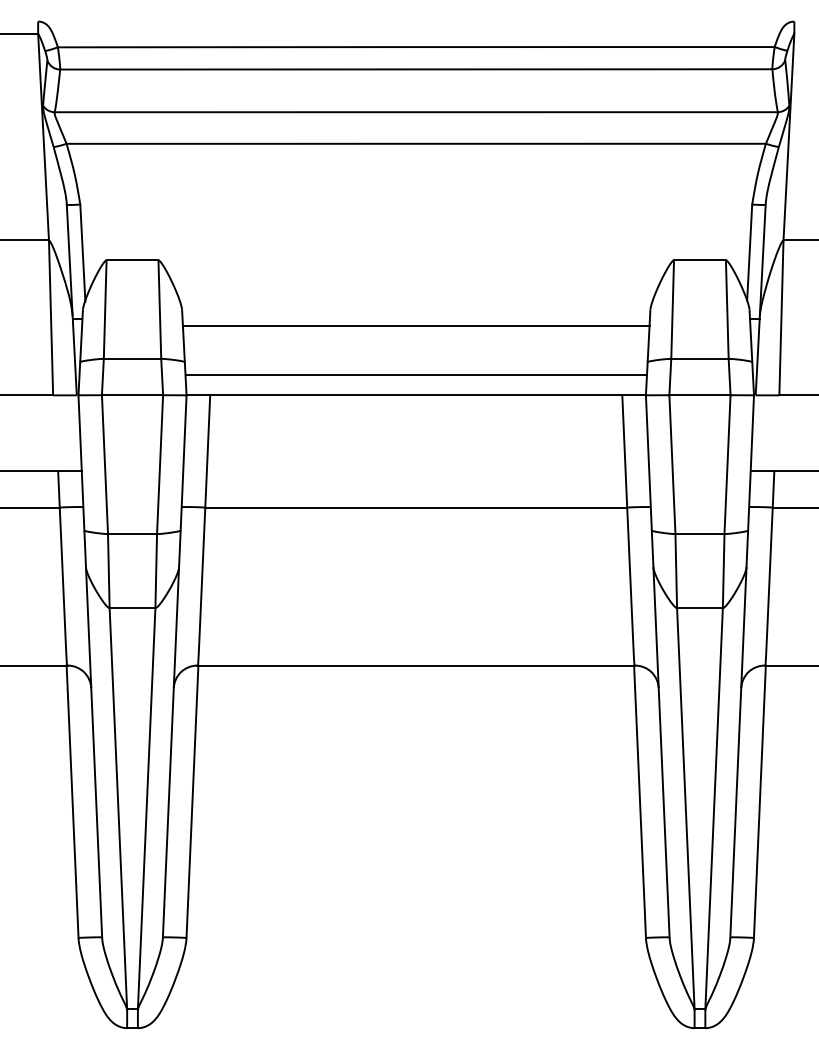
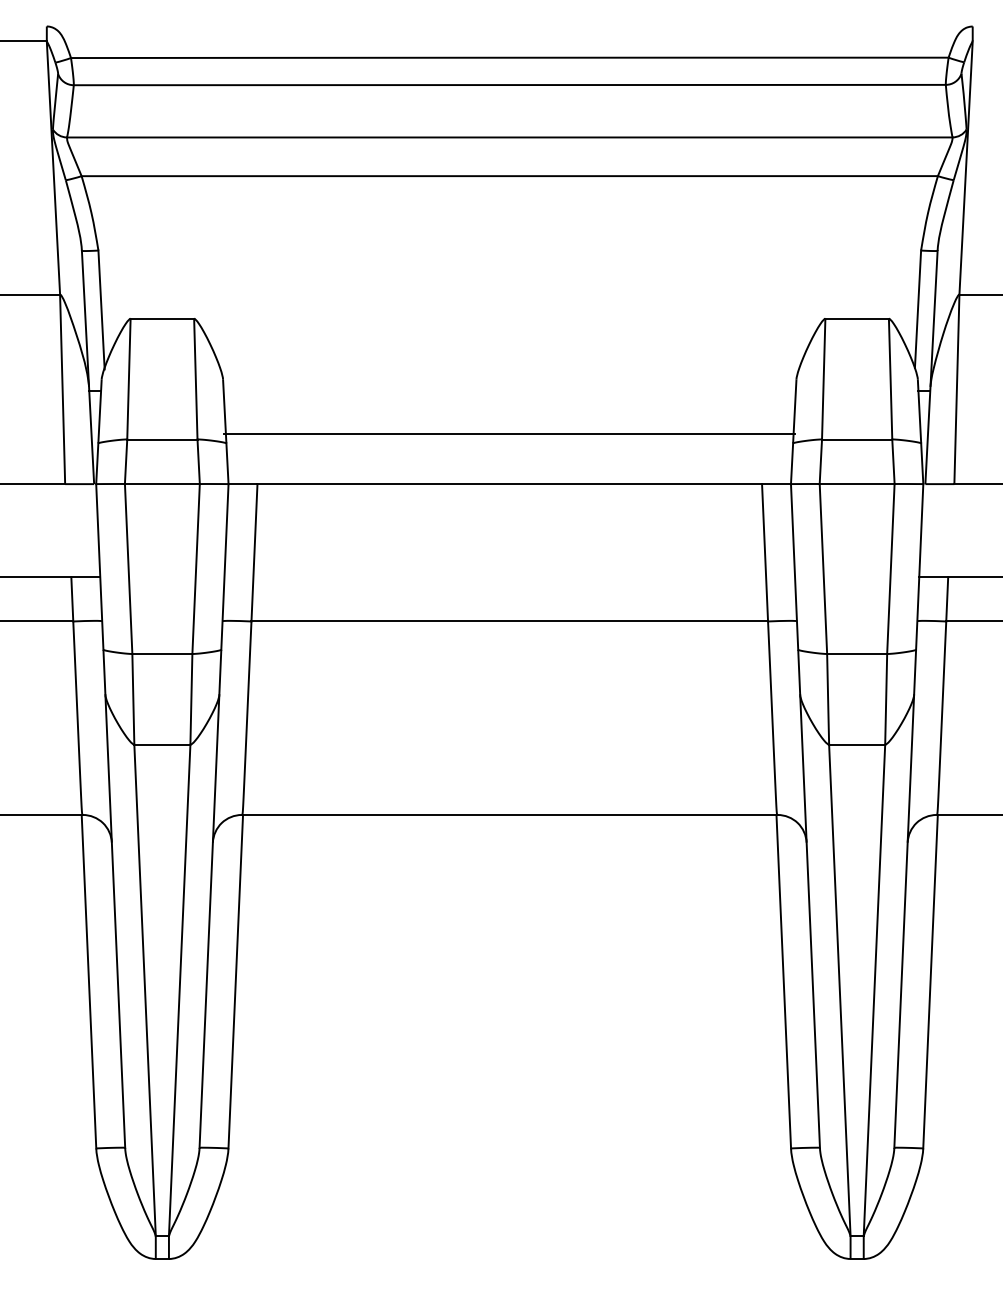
line: (415, 326) -> (508, 434), moved
line: (415, 375) -> (508, 459), removed

